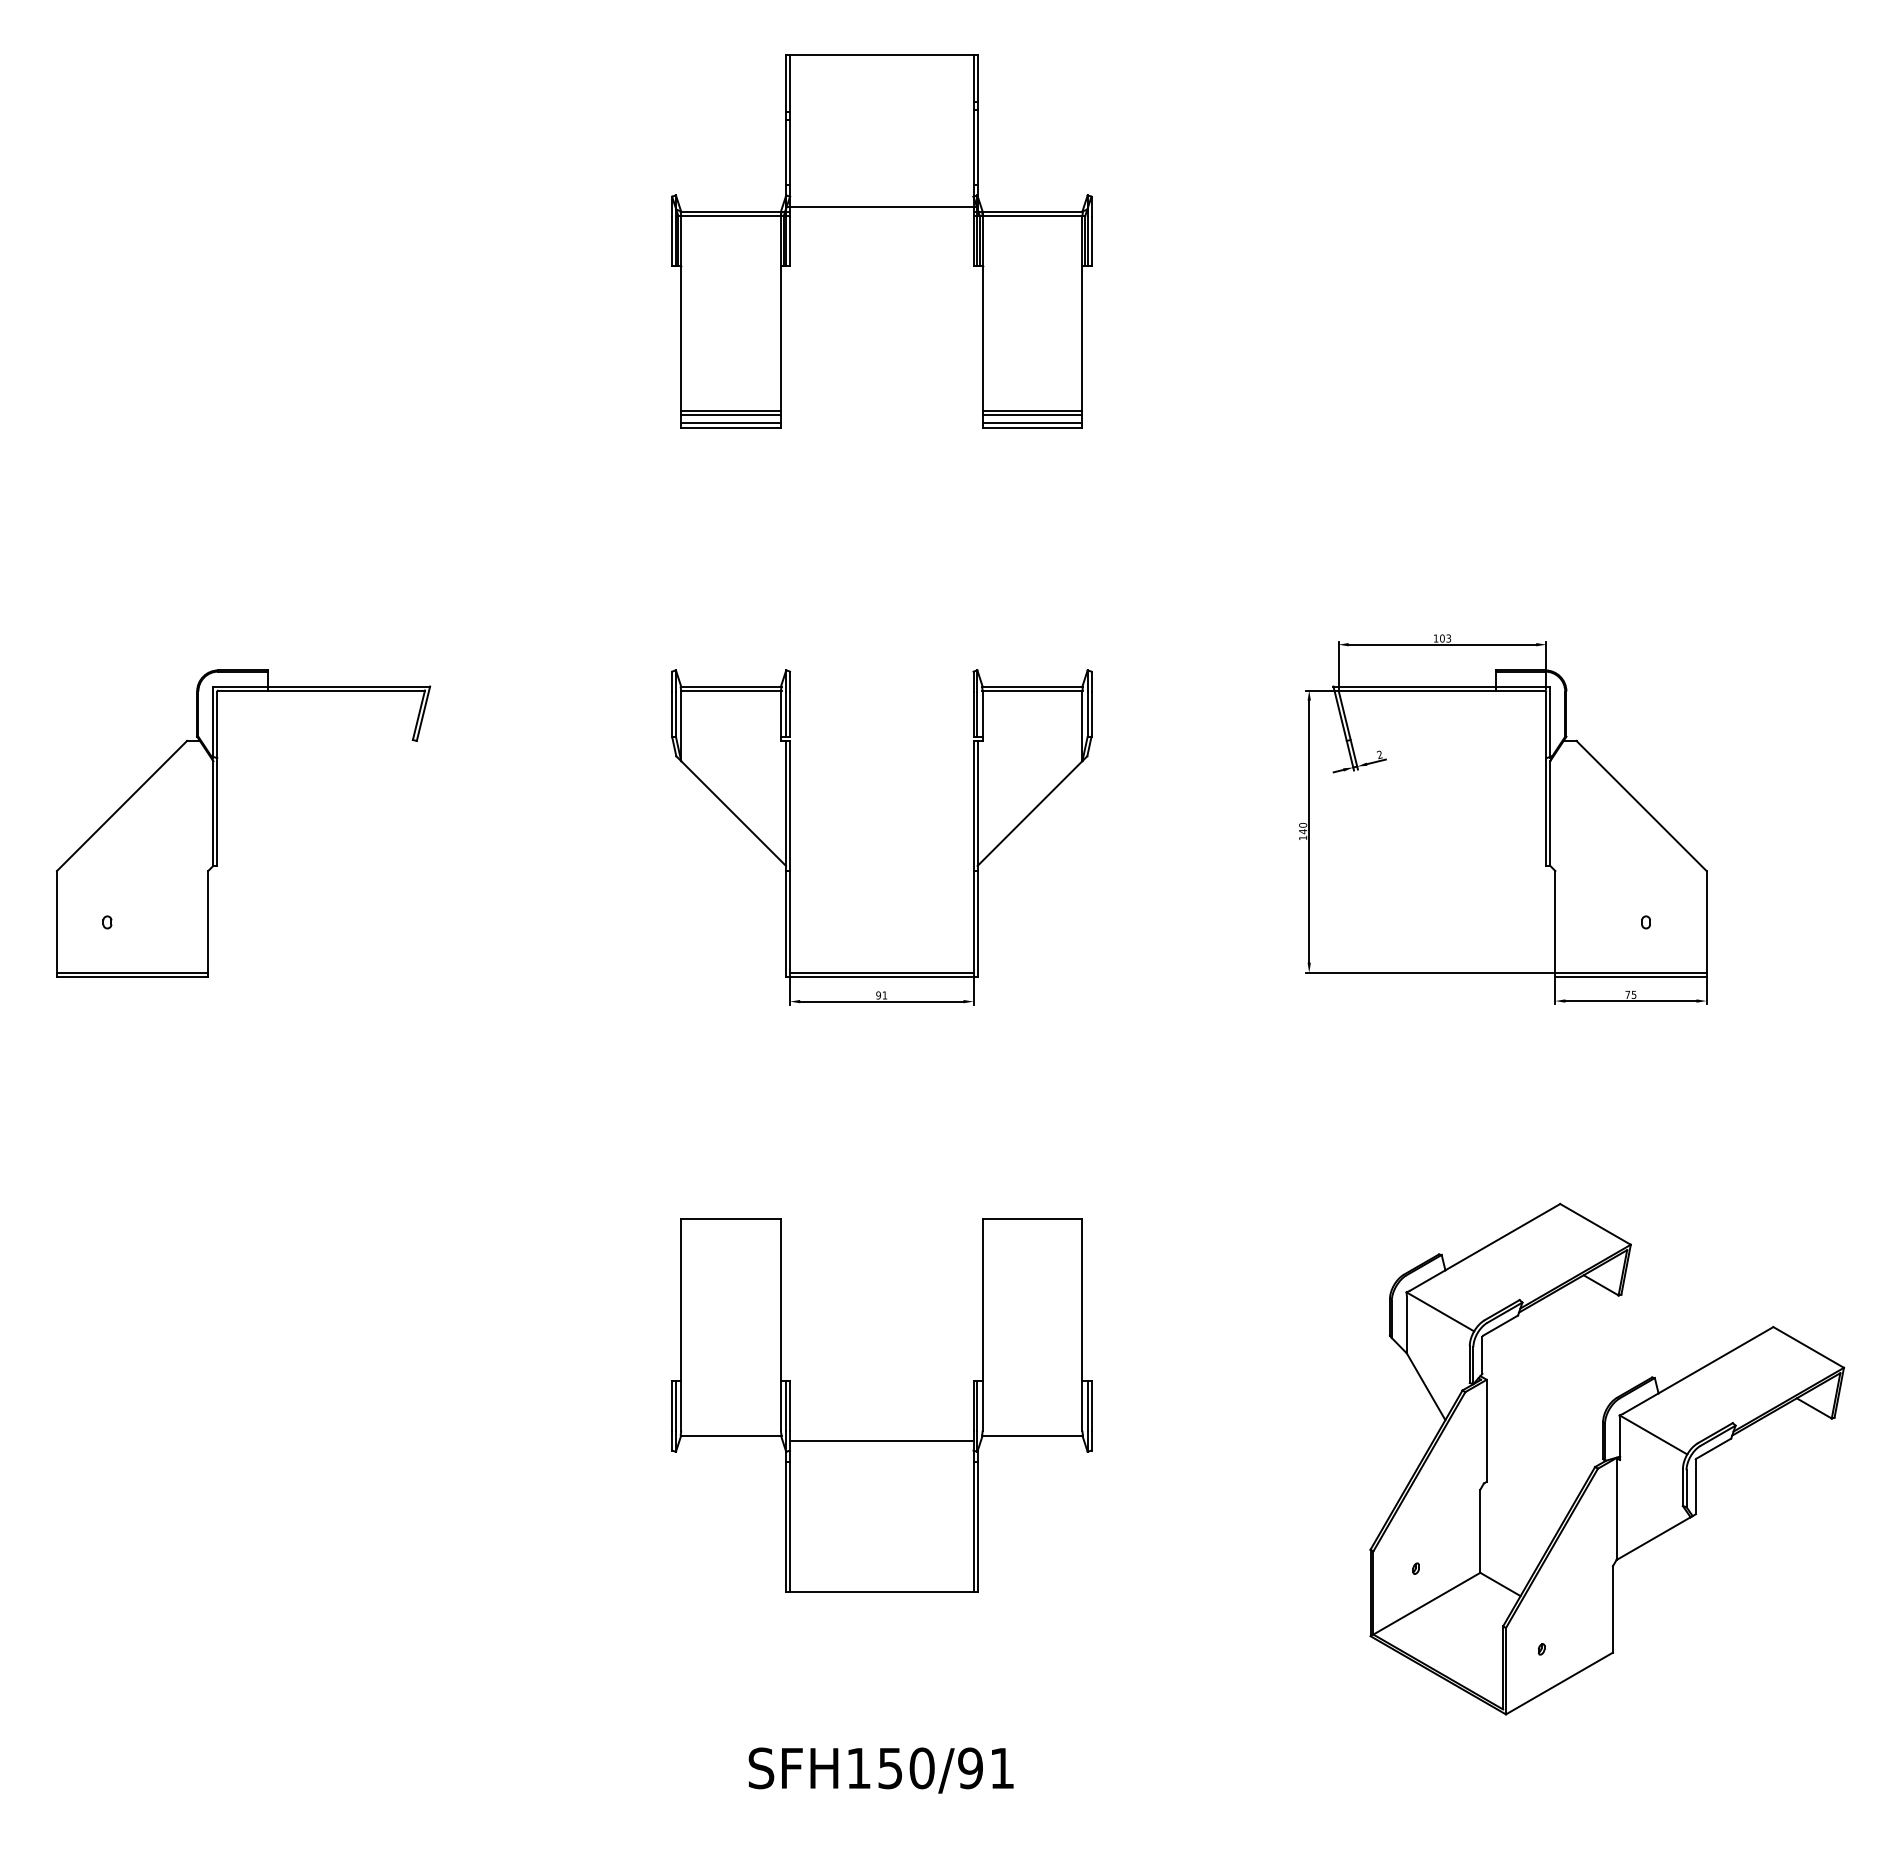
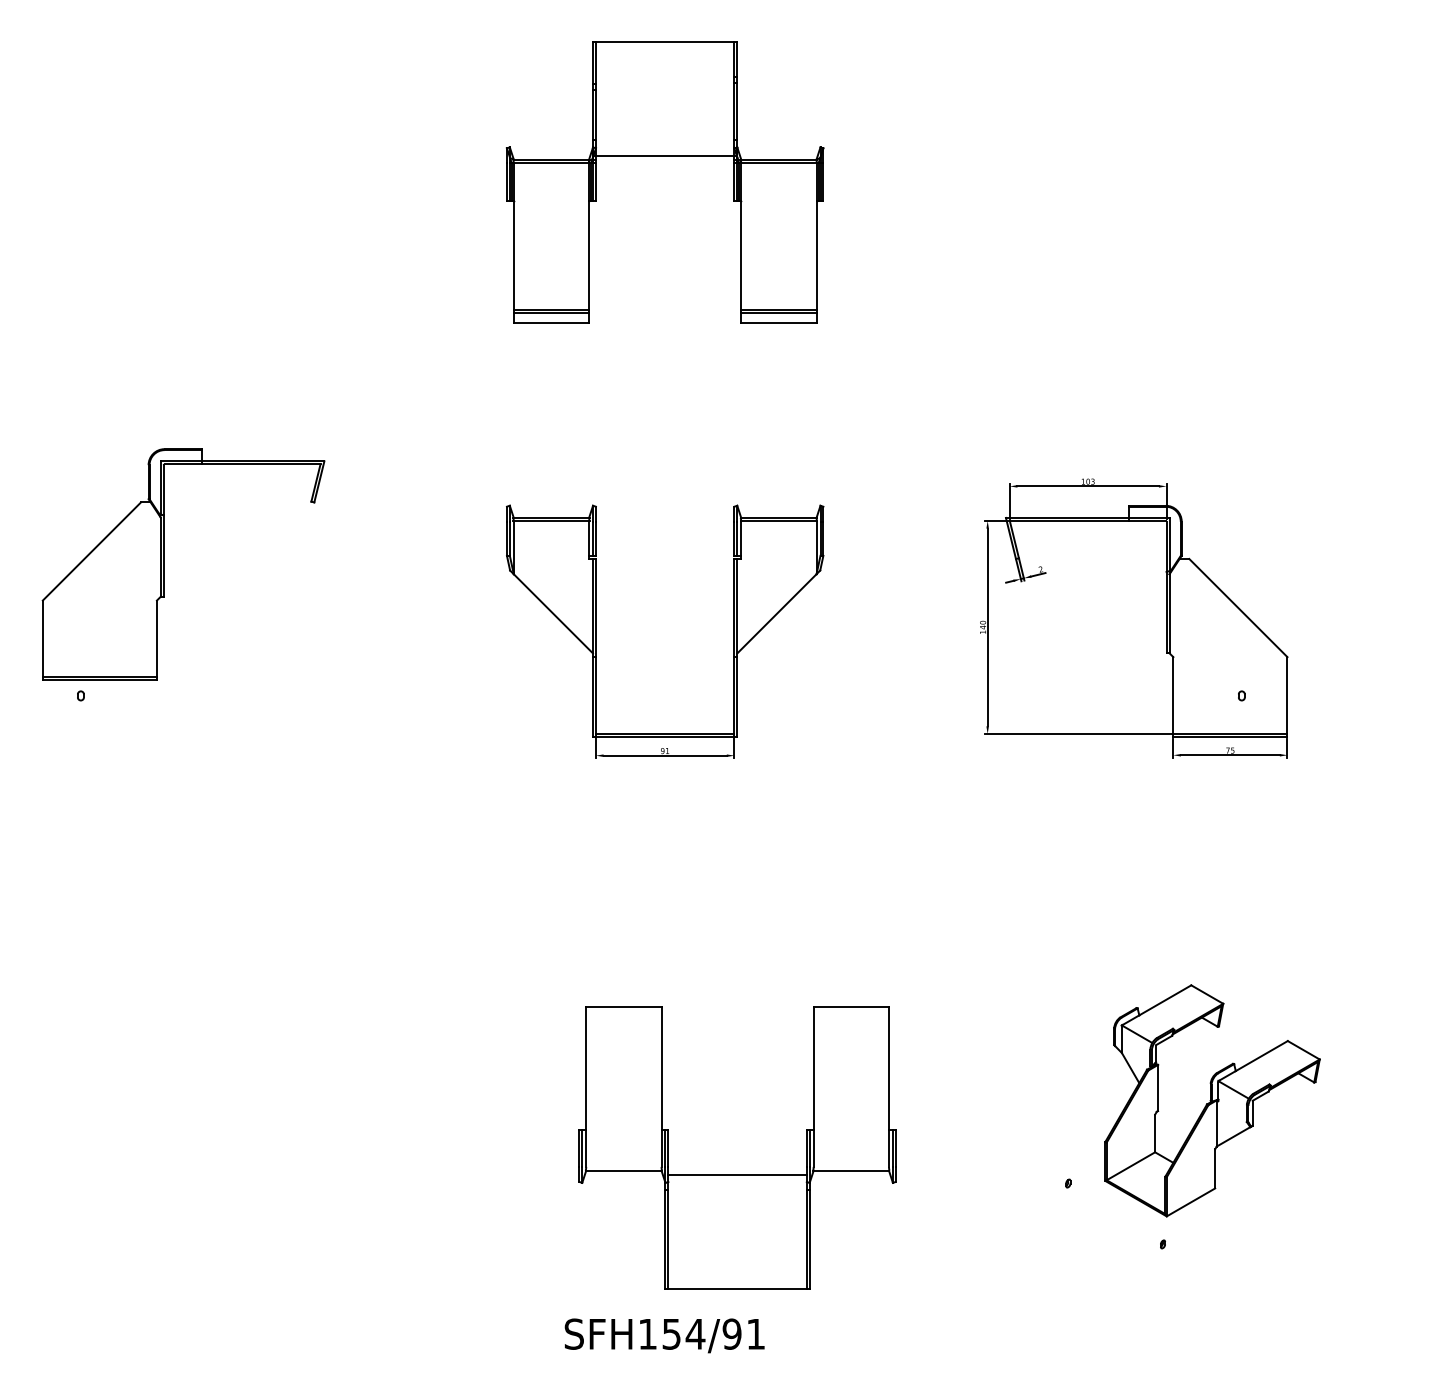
line: (731, 423) -> (551, 319), removed
line: (1032, 423) -> (778, 319), removed
part: (217, 823) -> (163, 564), moved
part: (881, 1440) -> (737, 1174), moved
part: (1607, 1458) -> (1212, 1100), size x0.6
text: (921, 1768) -> (695, 1334), SFH150/91 -> SFH154/91

